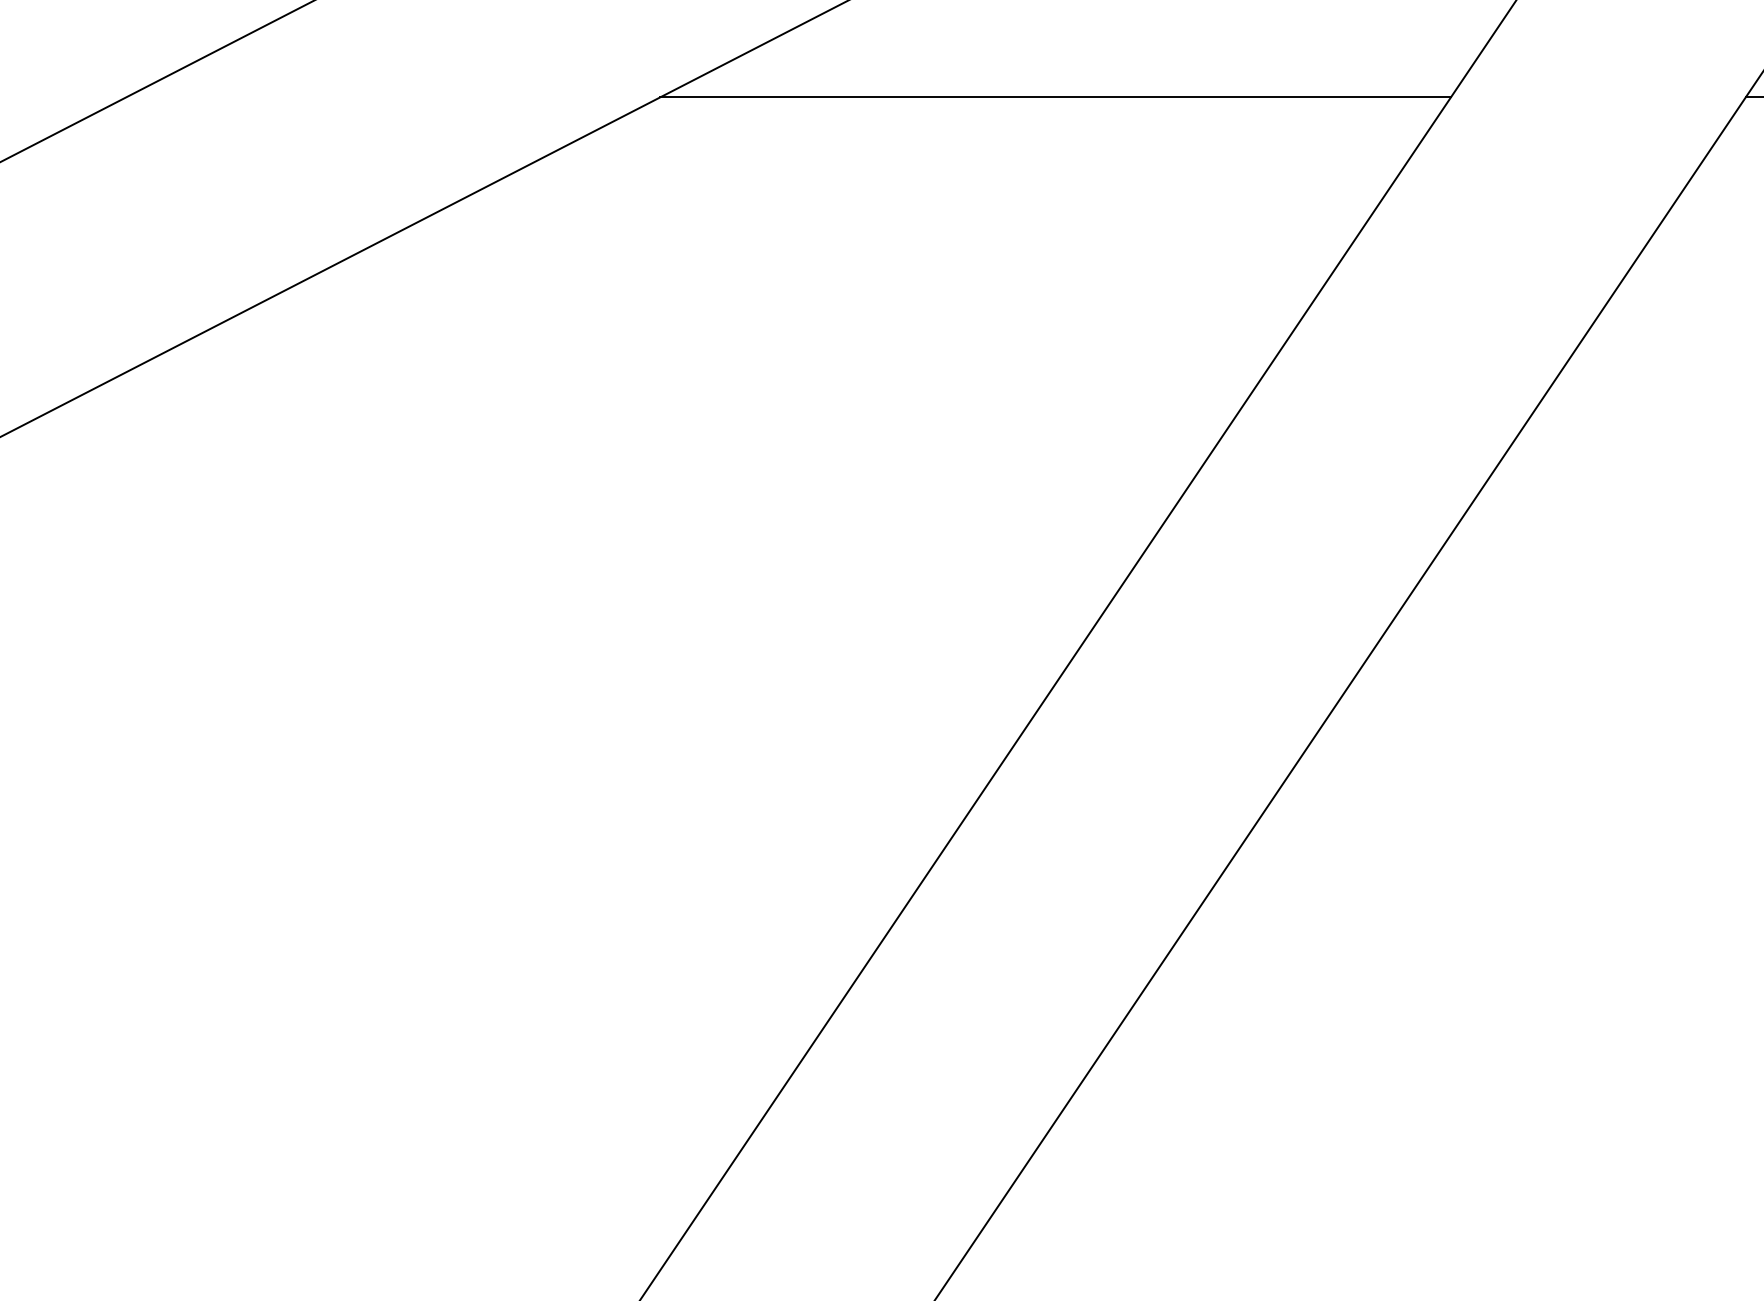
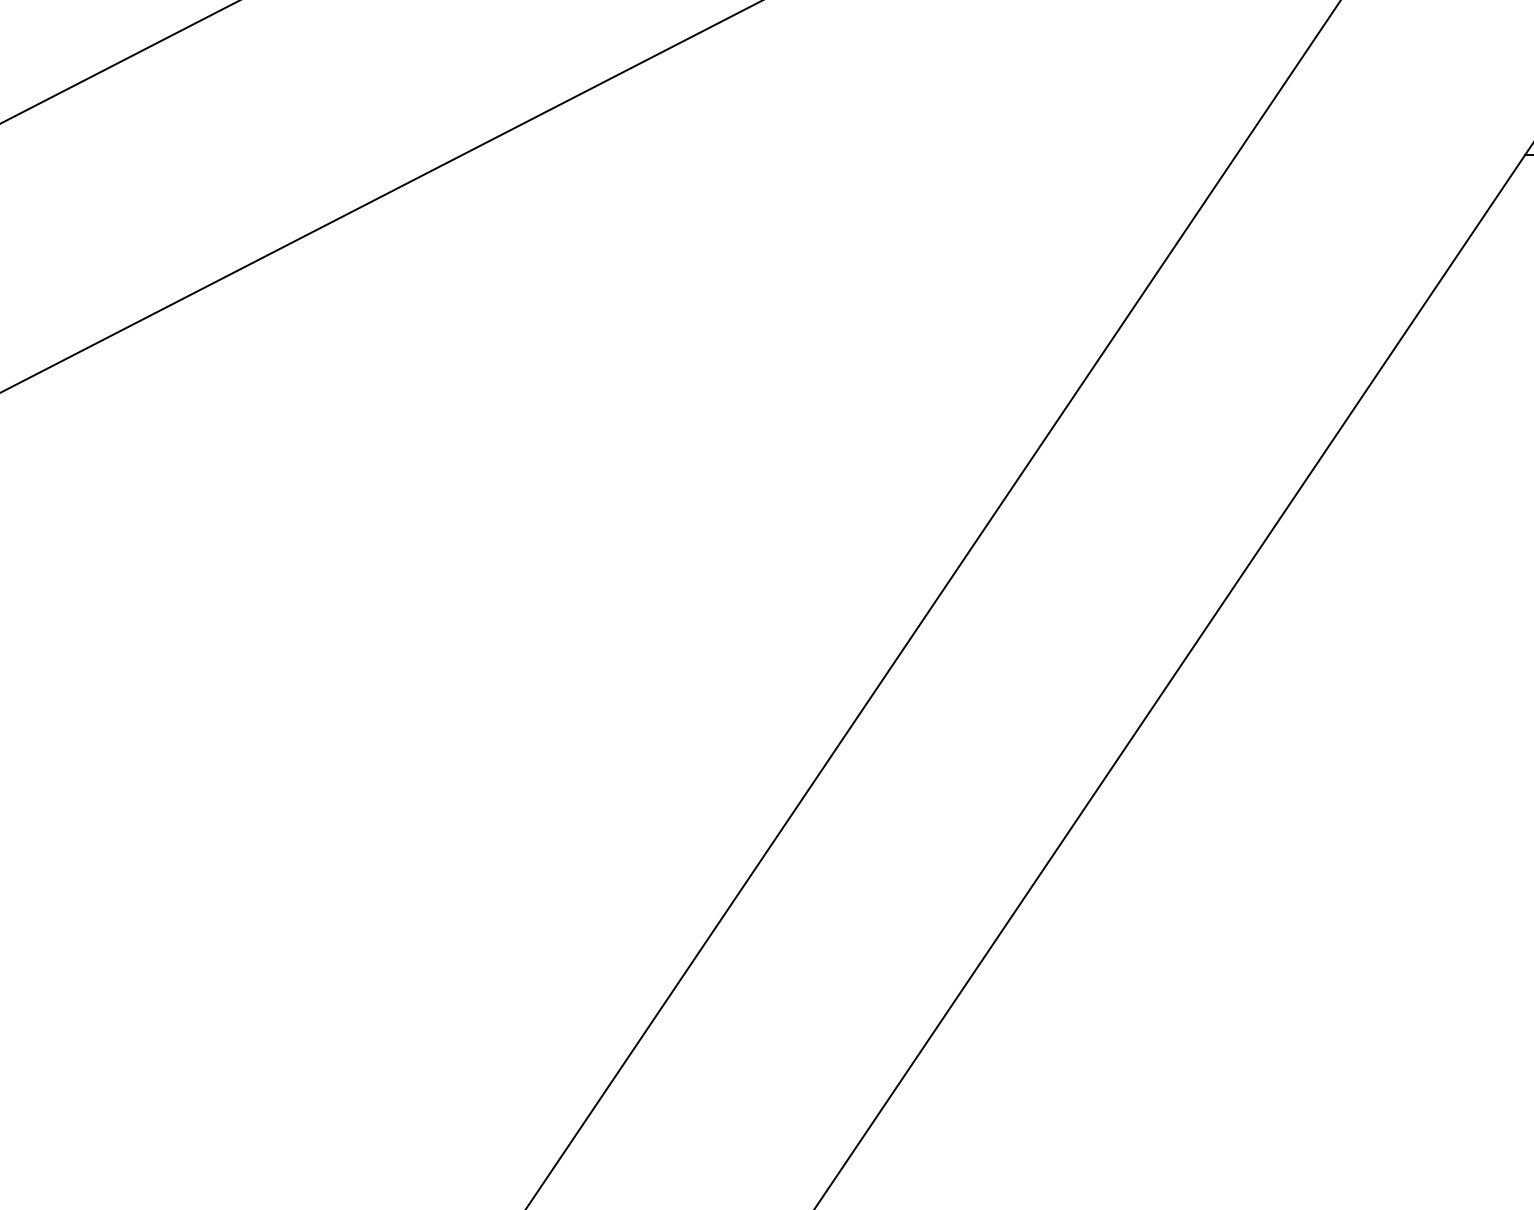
line: (1055, 97) -> (849, 154), removed

